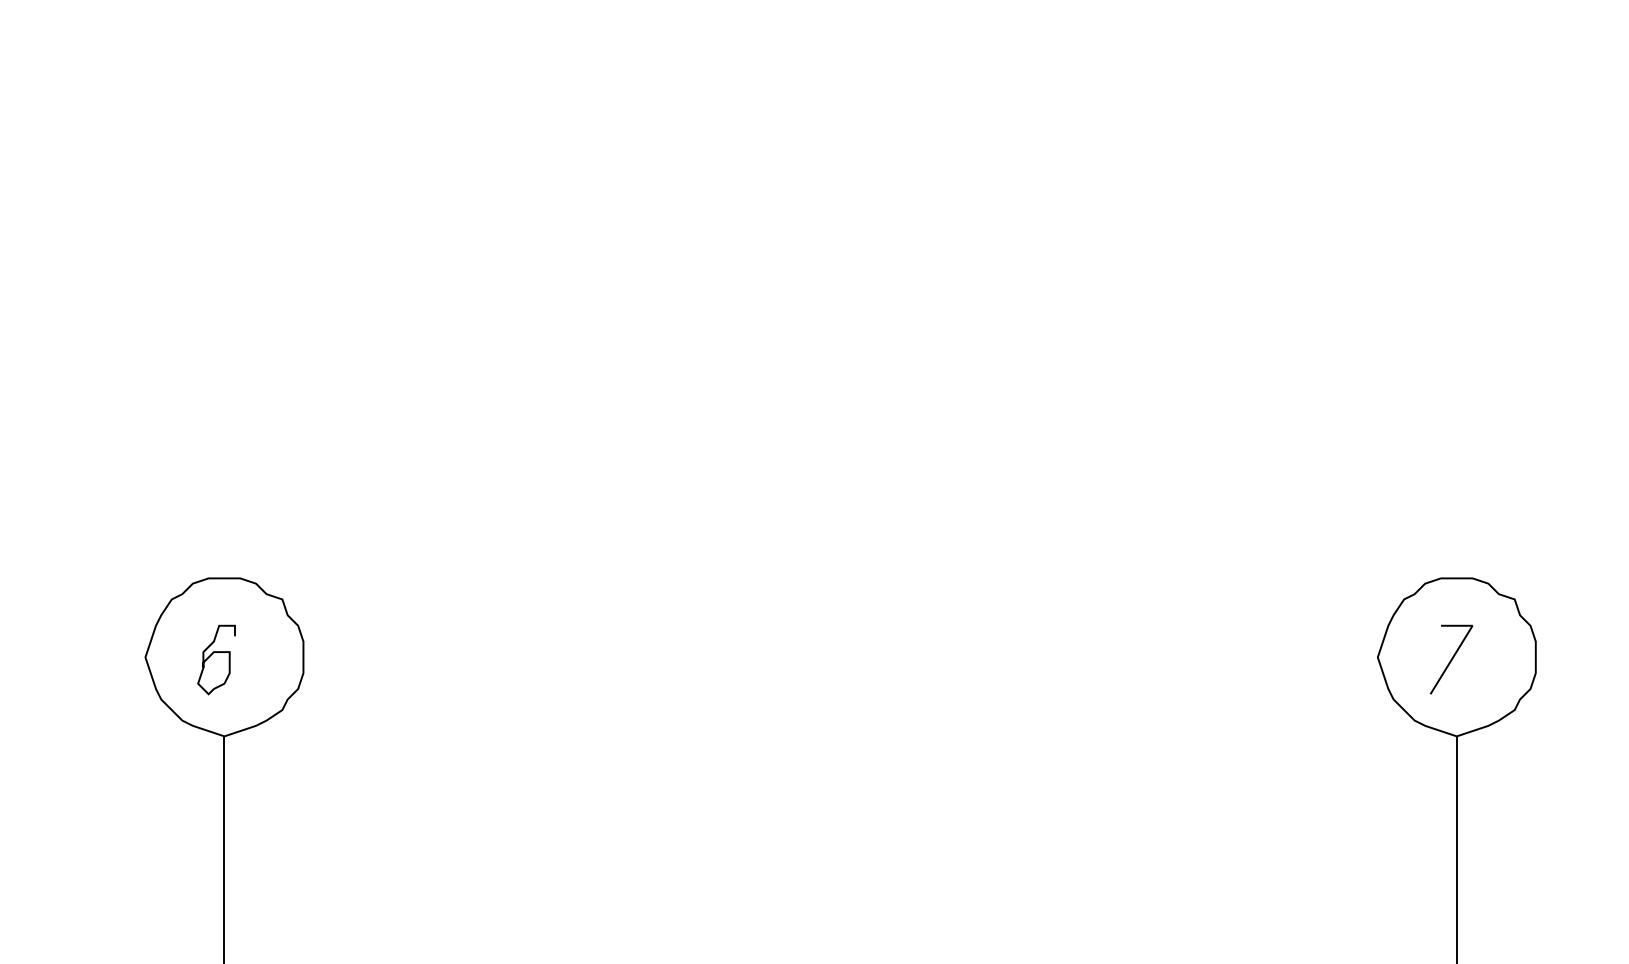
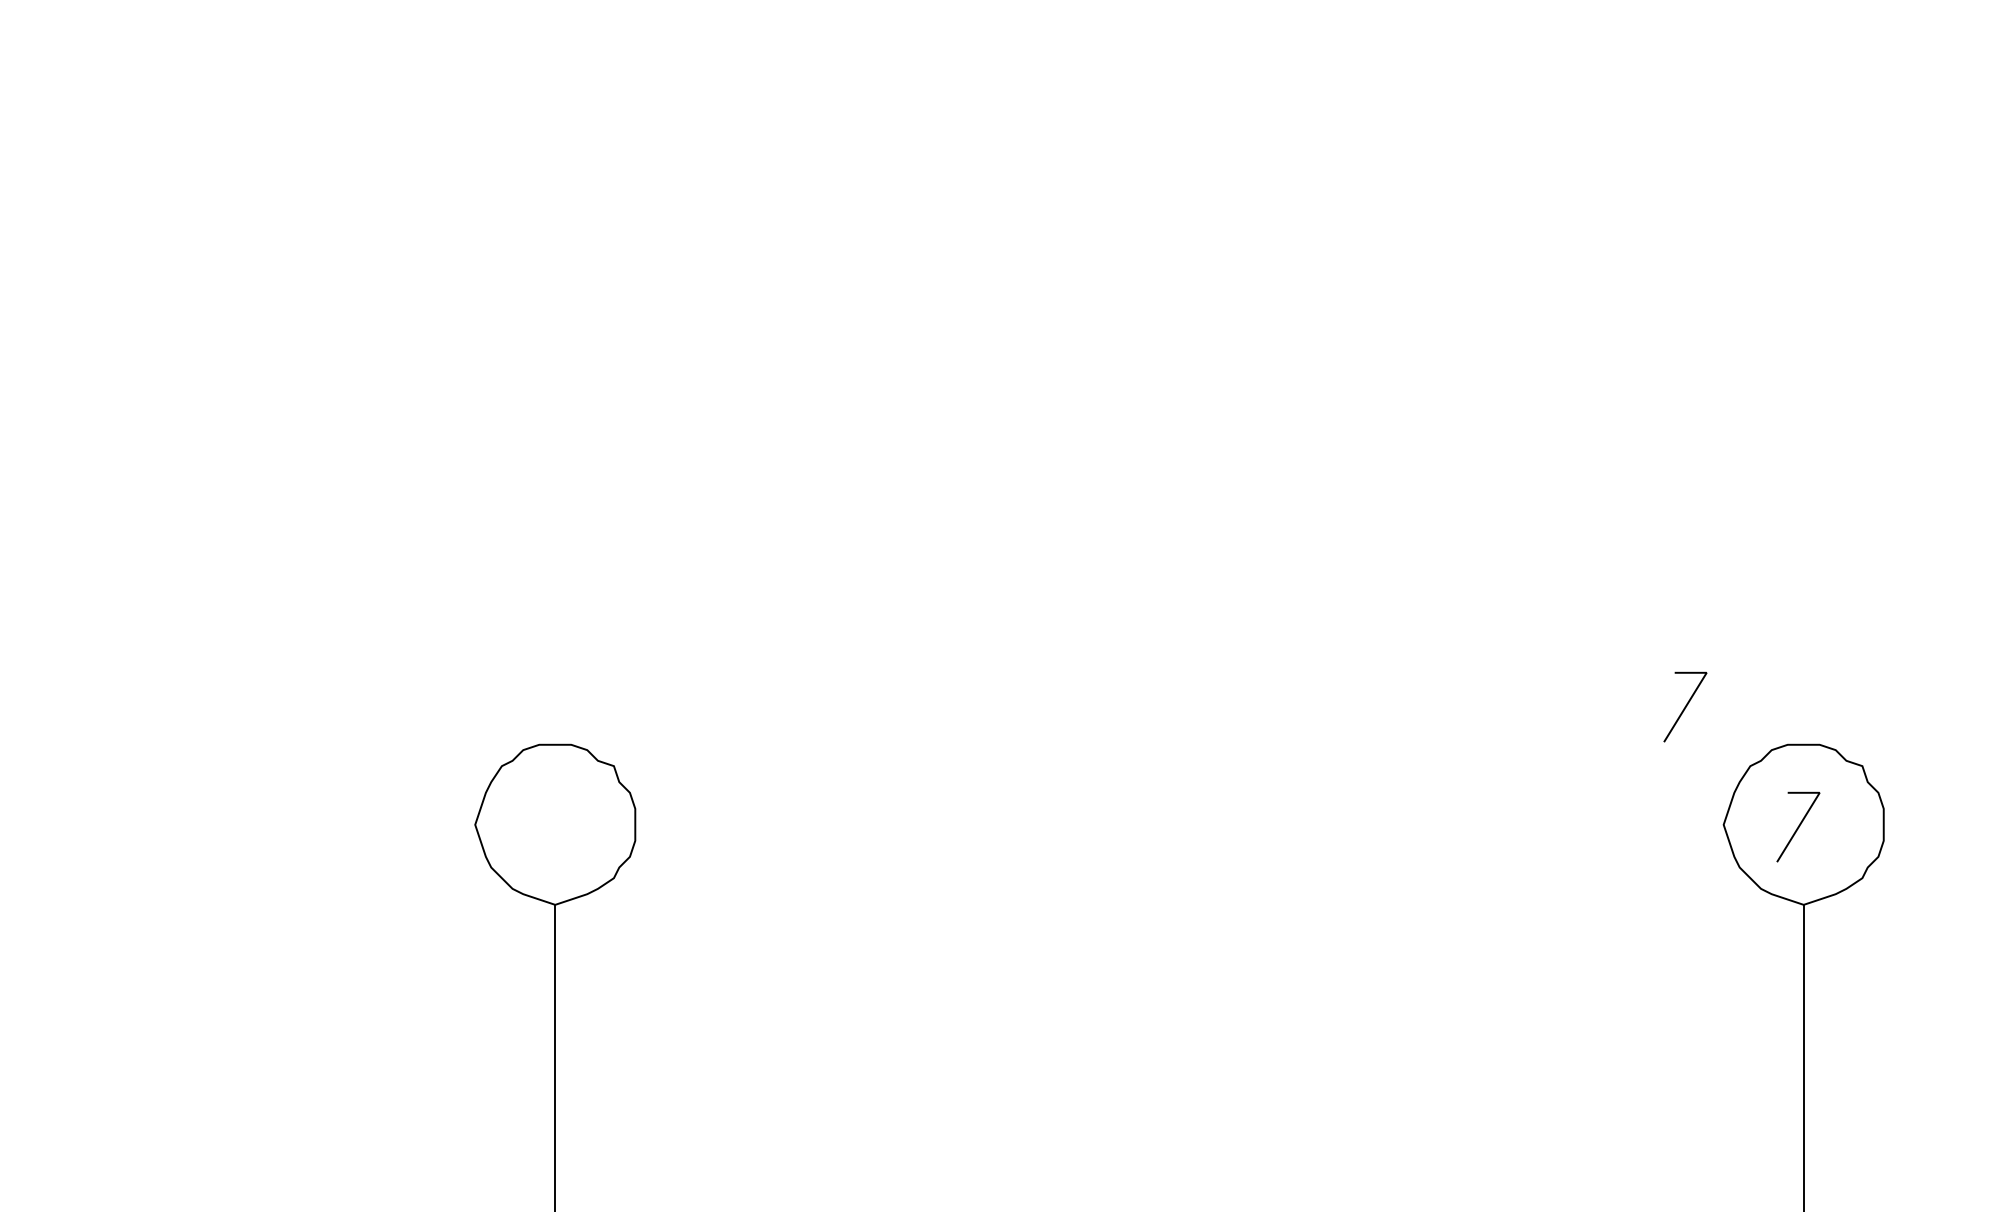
line: (1340, 540) -> (1685, 706), added
curve: (211, 655) -> (542, 822), removed

